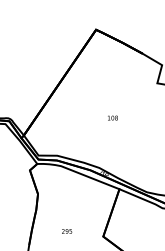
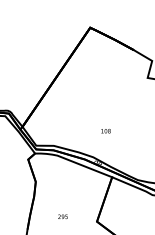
text: (112, 117) -> (105, 130), moved

